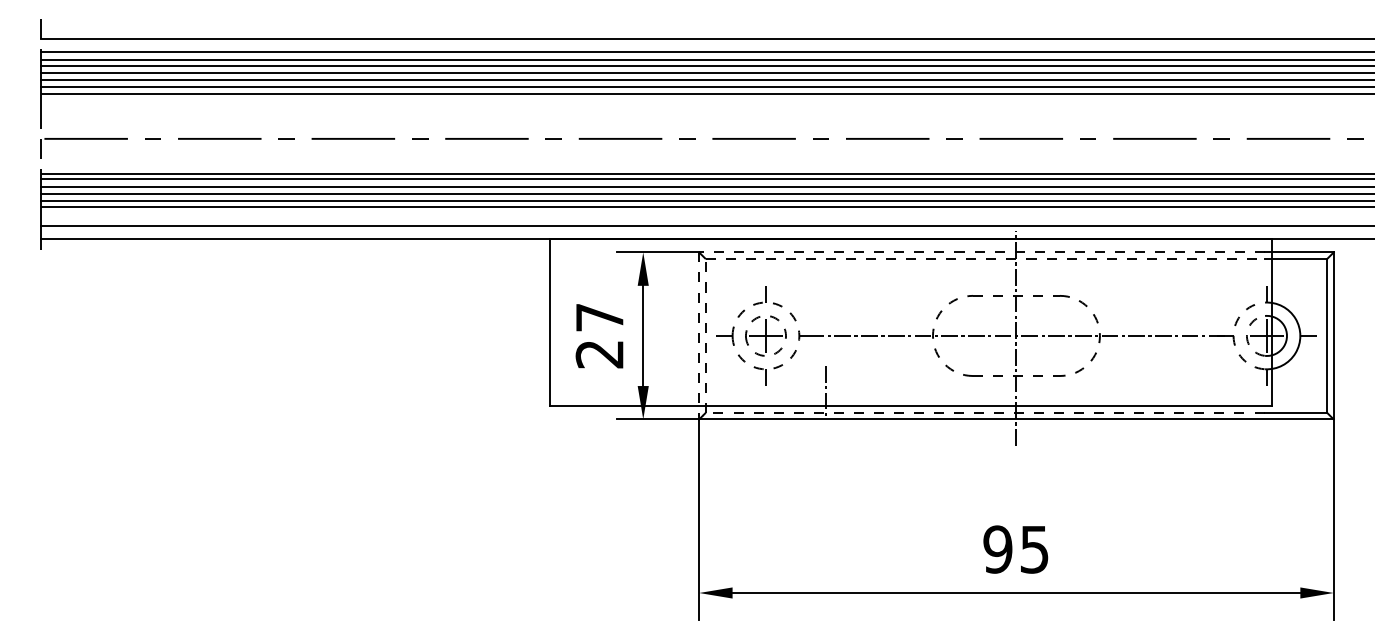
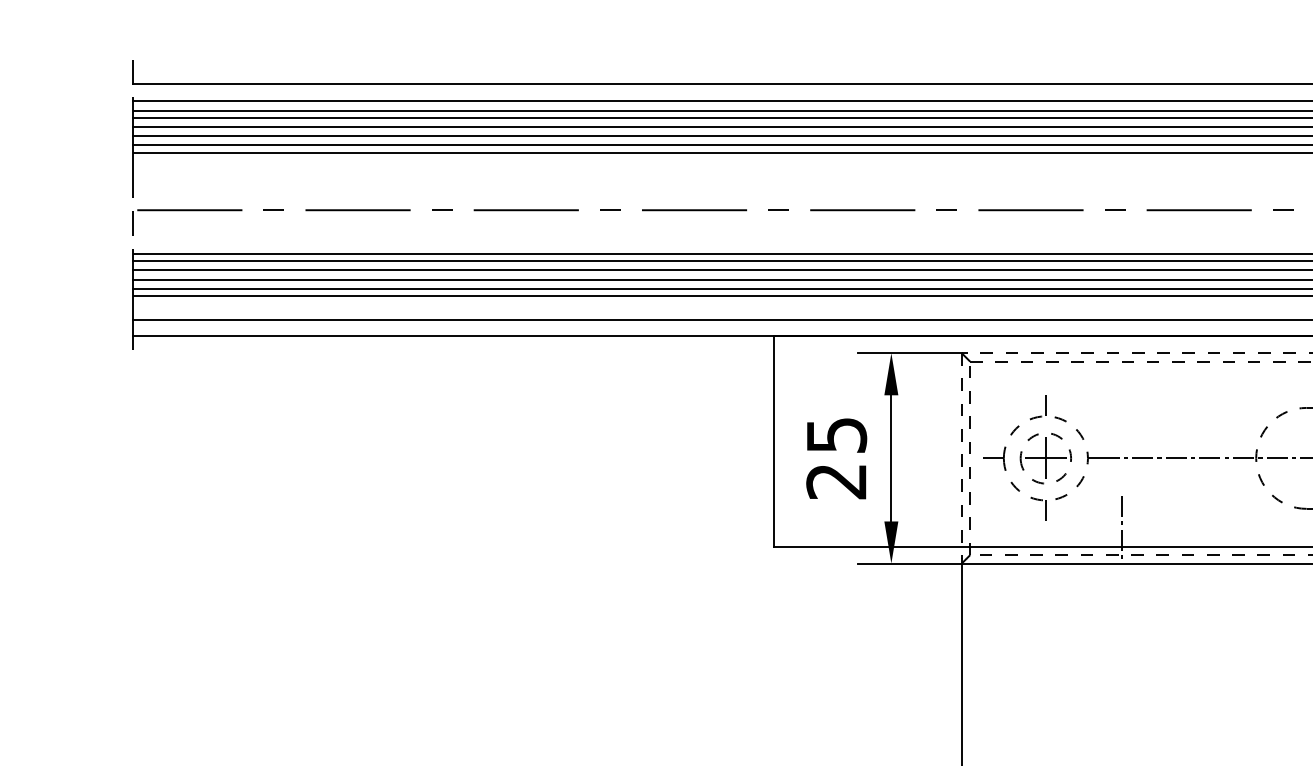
text: (600, 317) -> (837, 435), 27 -> 25

